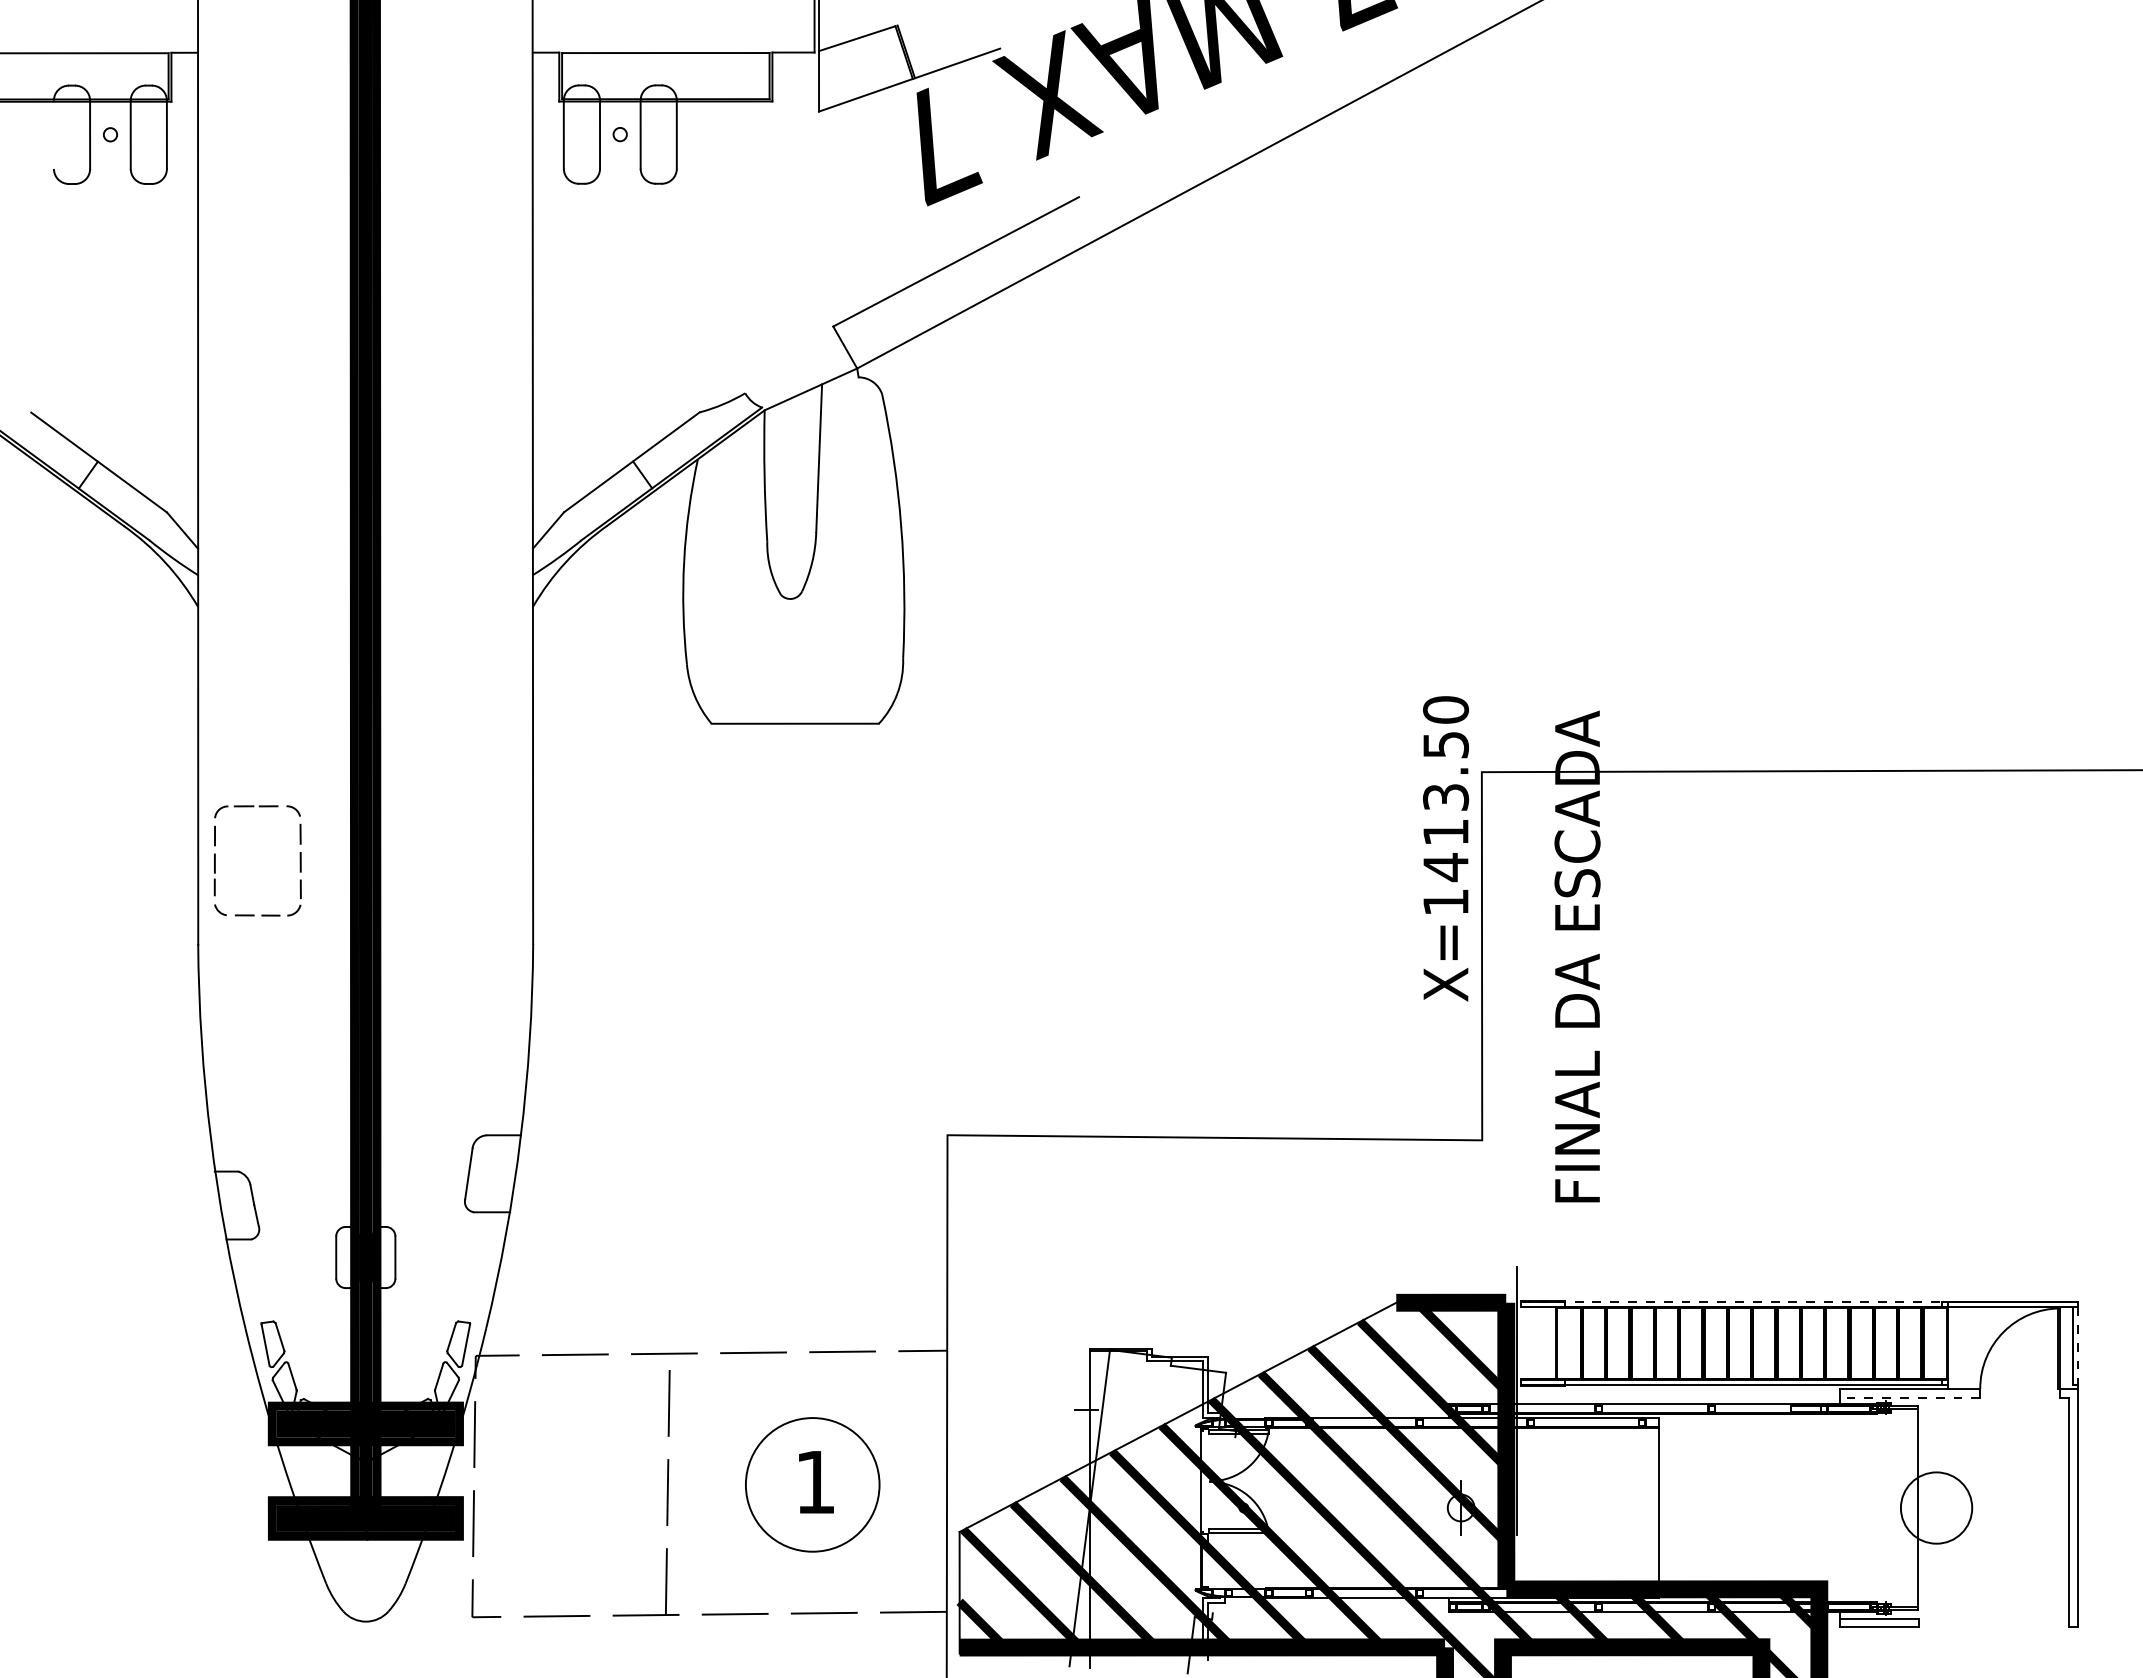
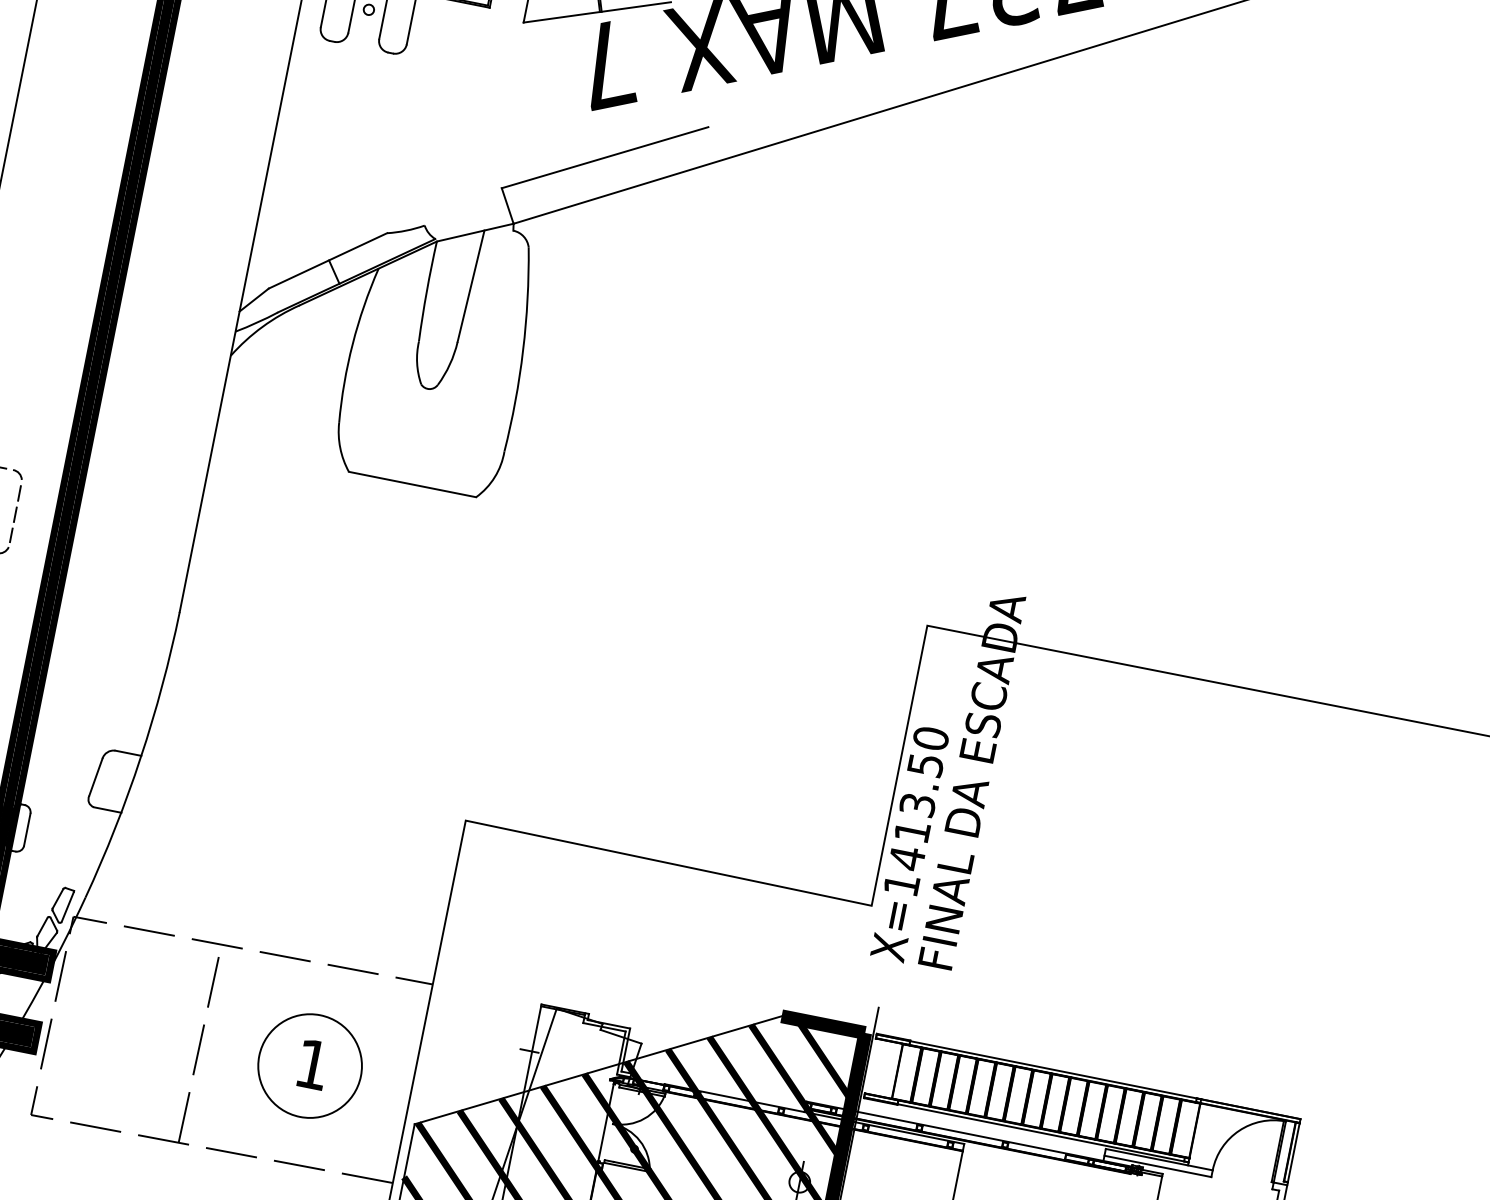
text: (1446, 848) -> (910, 844), moved
line: (1734, 1301) -> (1039, 1066), dashed -> solid
line: (2078, 1345) -> (1294, 1152), dashed -> solid
line: (1909, 1397) -> (1157, 1166), dashed -> solid

